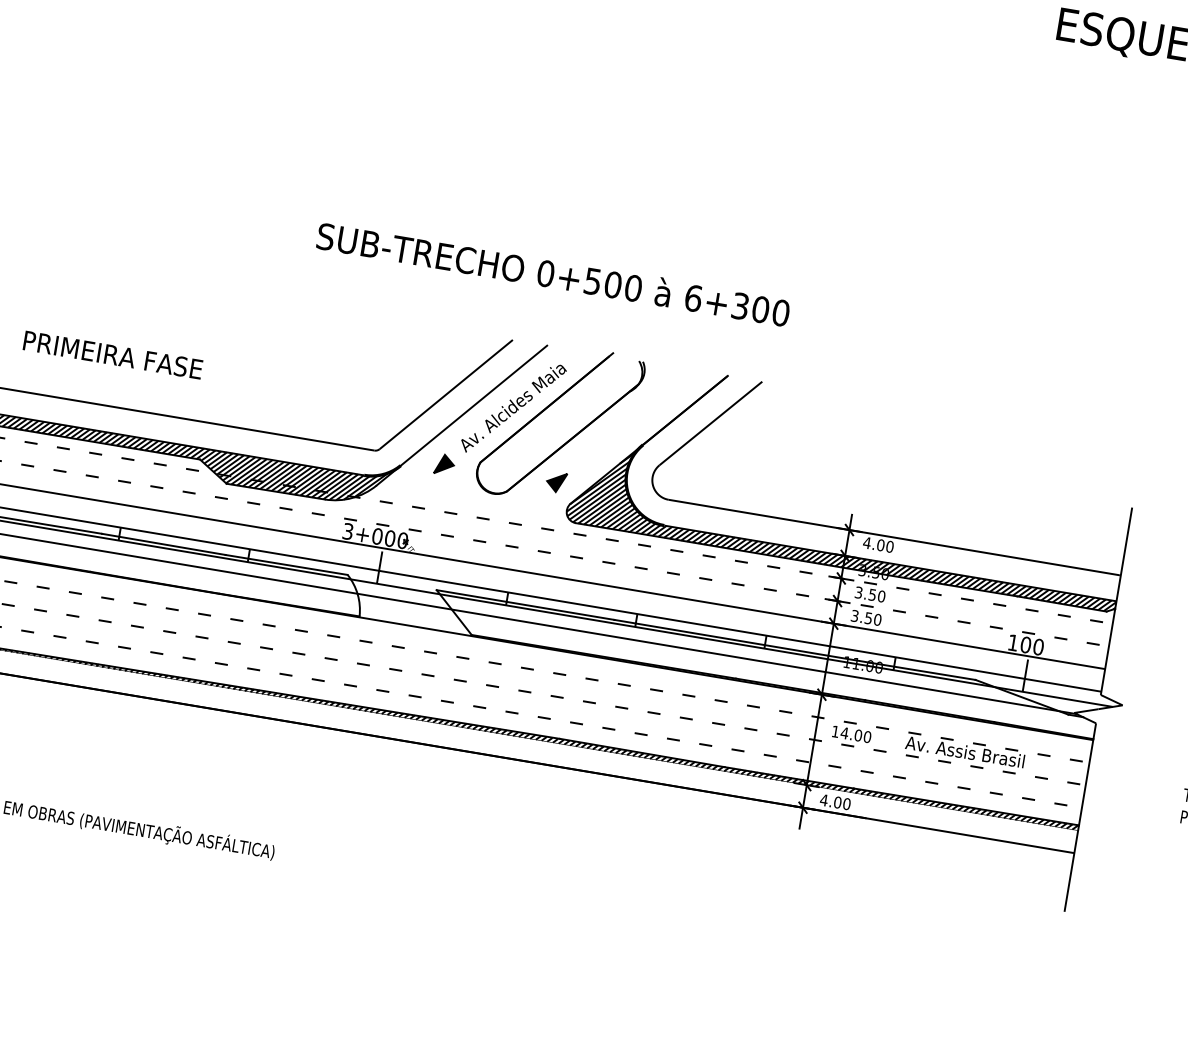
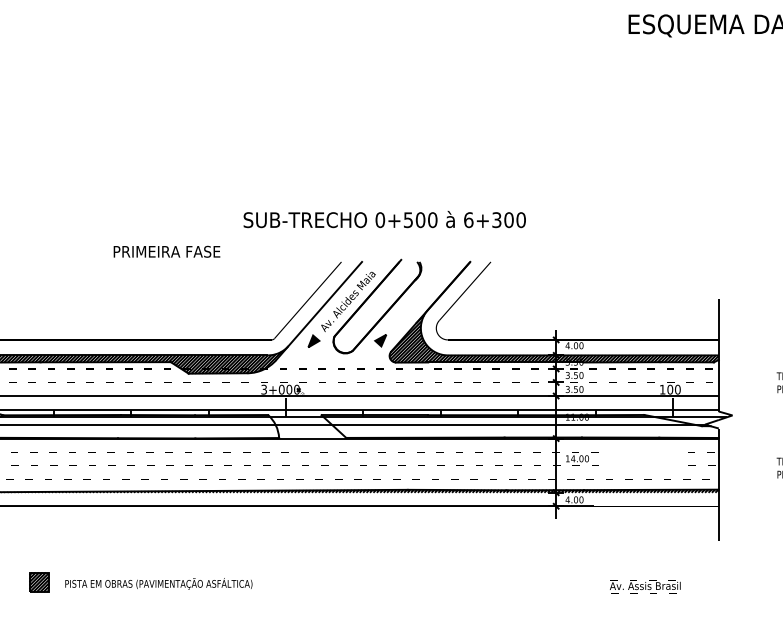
text: (553, 273) -> (384, 219), moved
text: (112, 354) -> (166, 251), moved
text: (965, 752) -> (645, 586), moved

